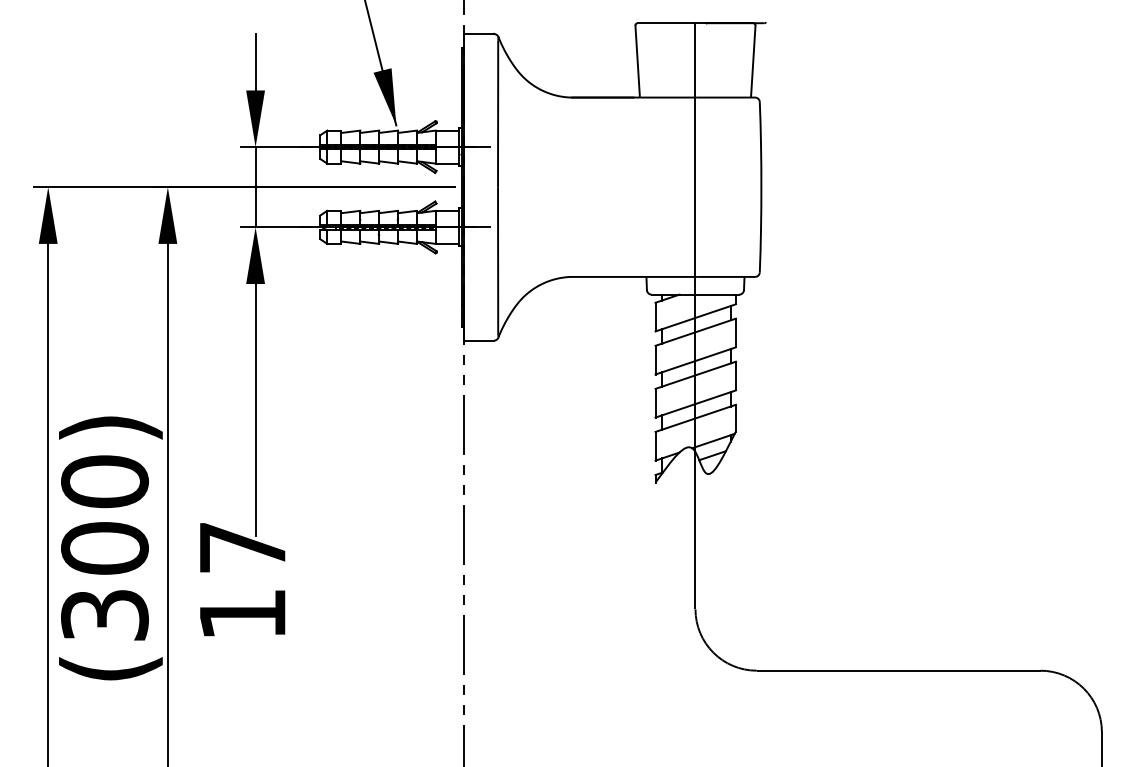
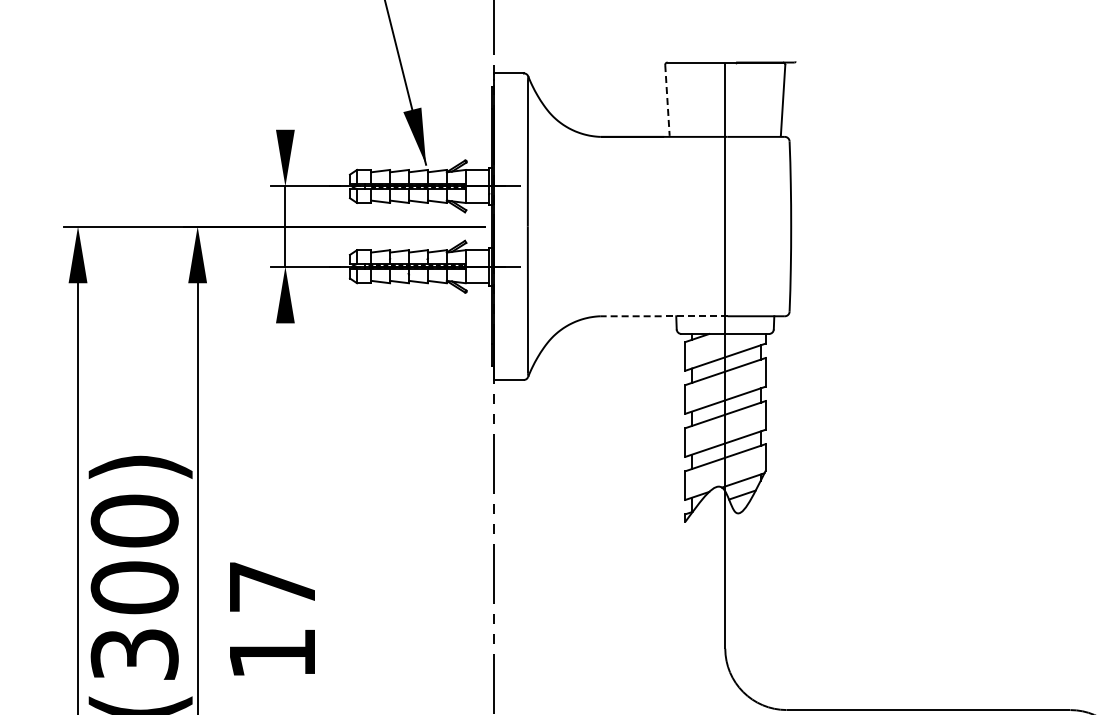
line: (255, 61) -> (285, 100), removed
line: (637, 61) -> (667, 100), solid -> dashed
line: (634, 276) -> (664, 315), solid -> dashed
line: (255, 410) -> (285, 449), removed

